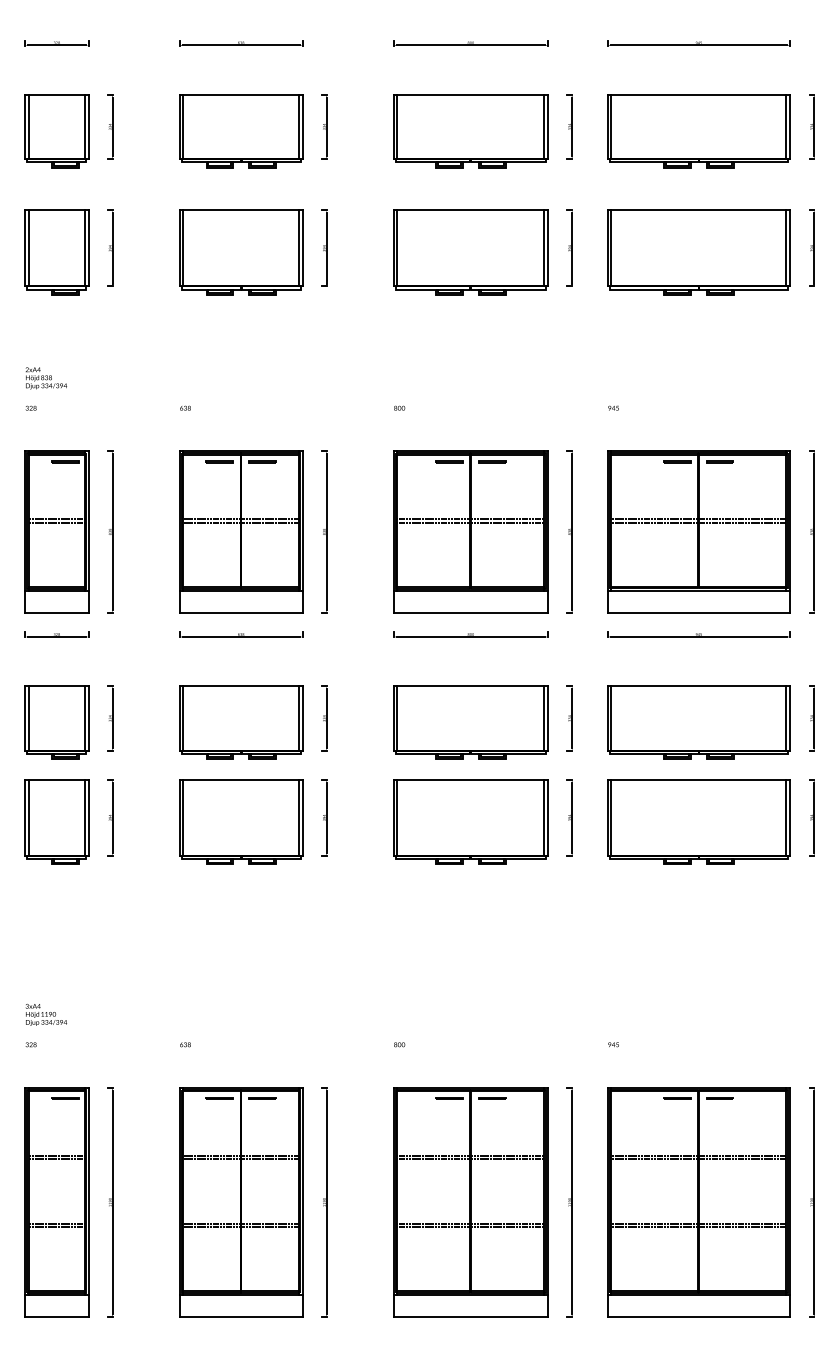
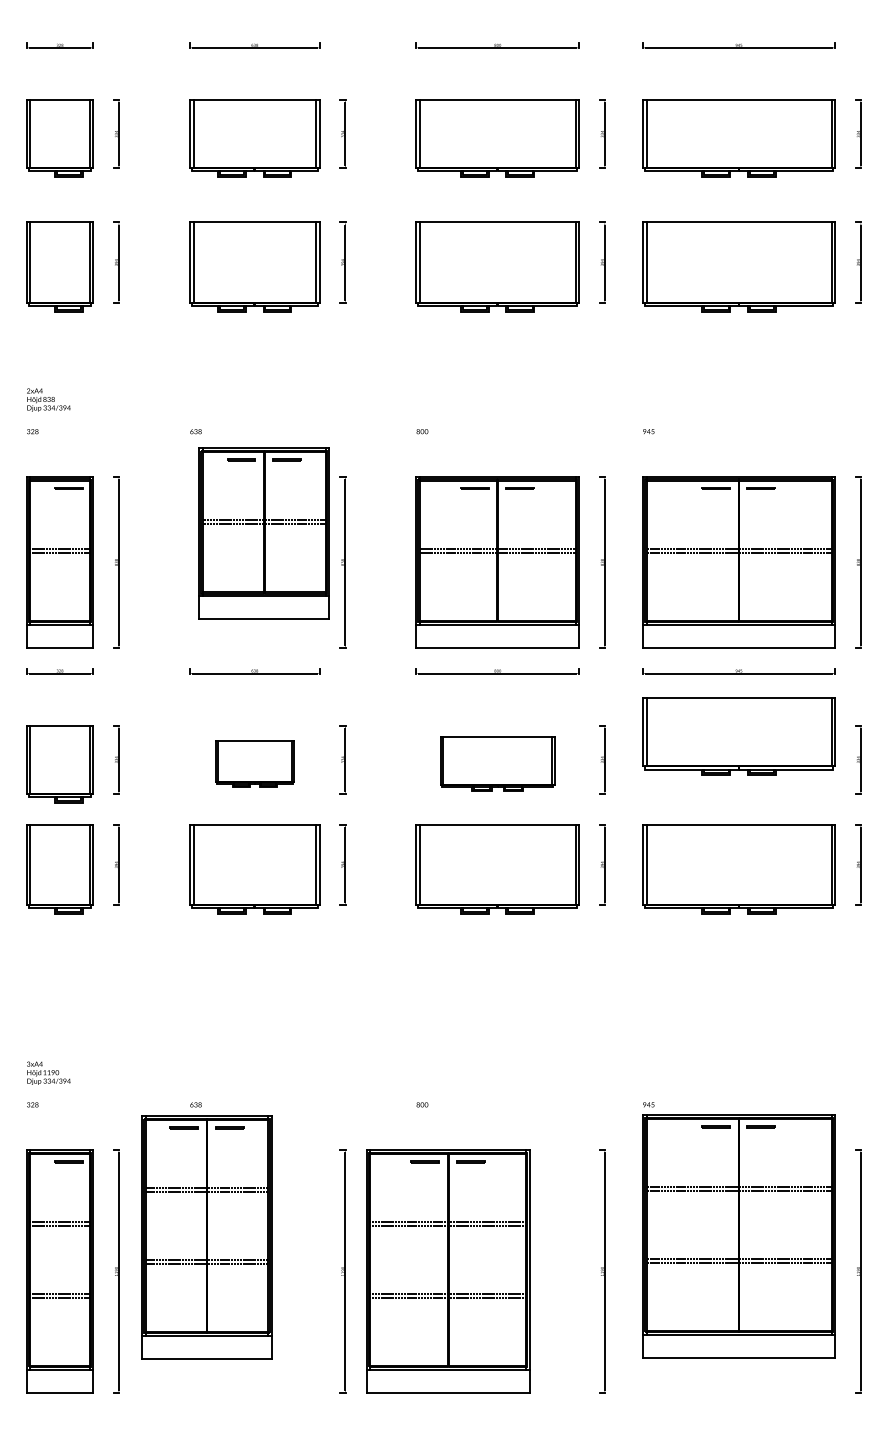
part: (241, 531) -> (264, 533), moved
part: (241, 722) -> (255, 764), size x0.6
part: (470, 722) -> (497, 764), size x0.7
part: (698, 722) -> (738, 736), moved
part: (241, 1202) -> (207, 1237), moved
part: (470, 1202) -> (447, 1271), moved
part: (698, 1202) -> (738, 1236), moved

